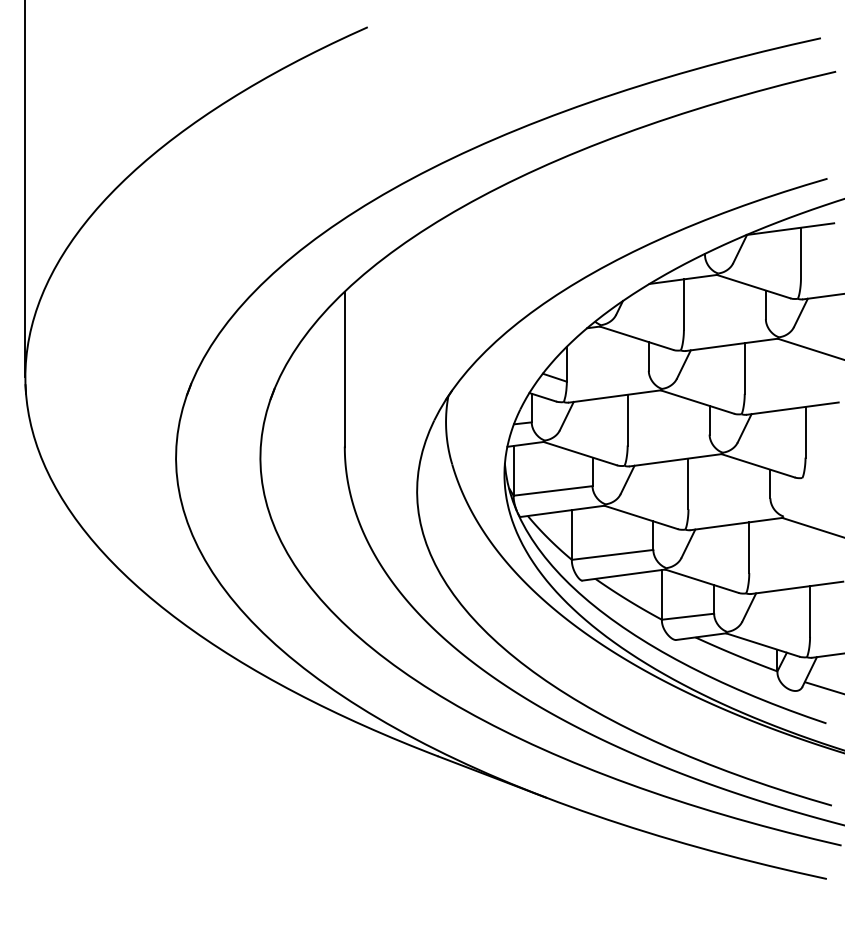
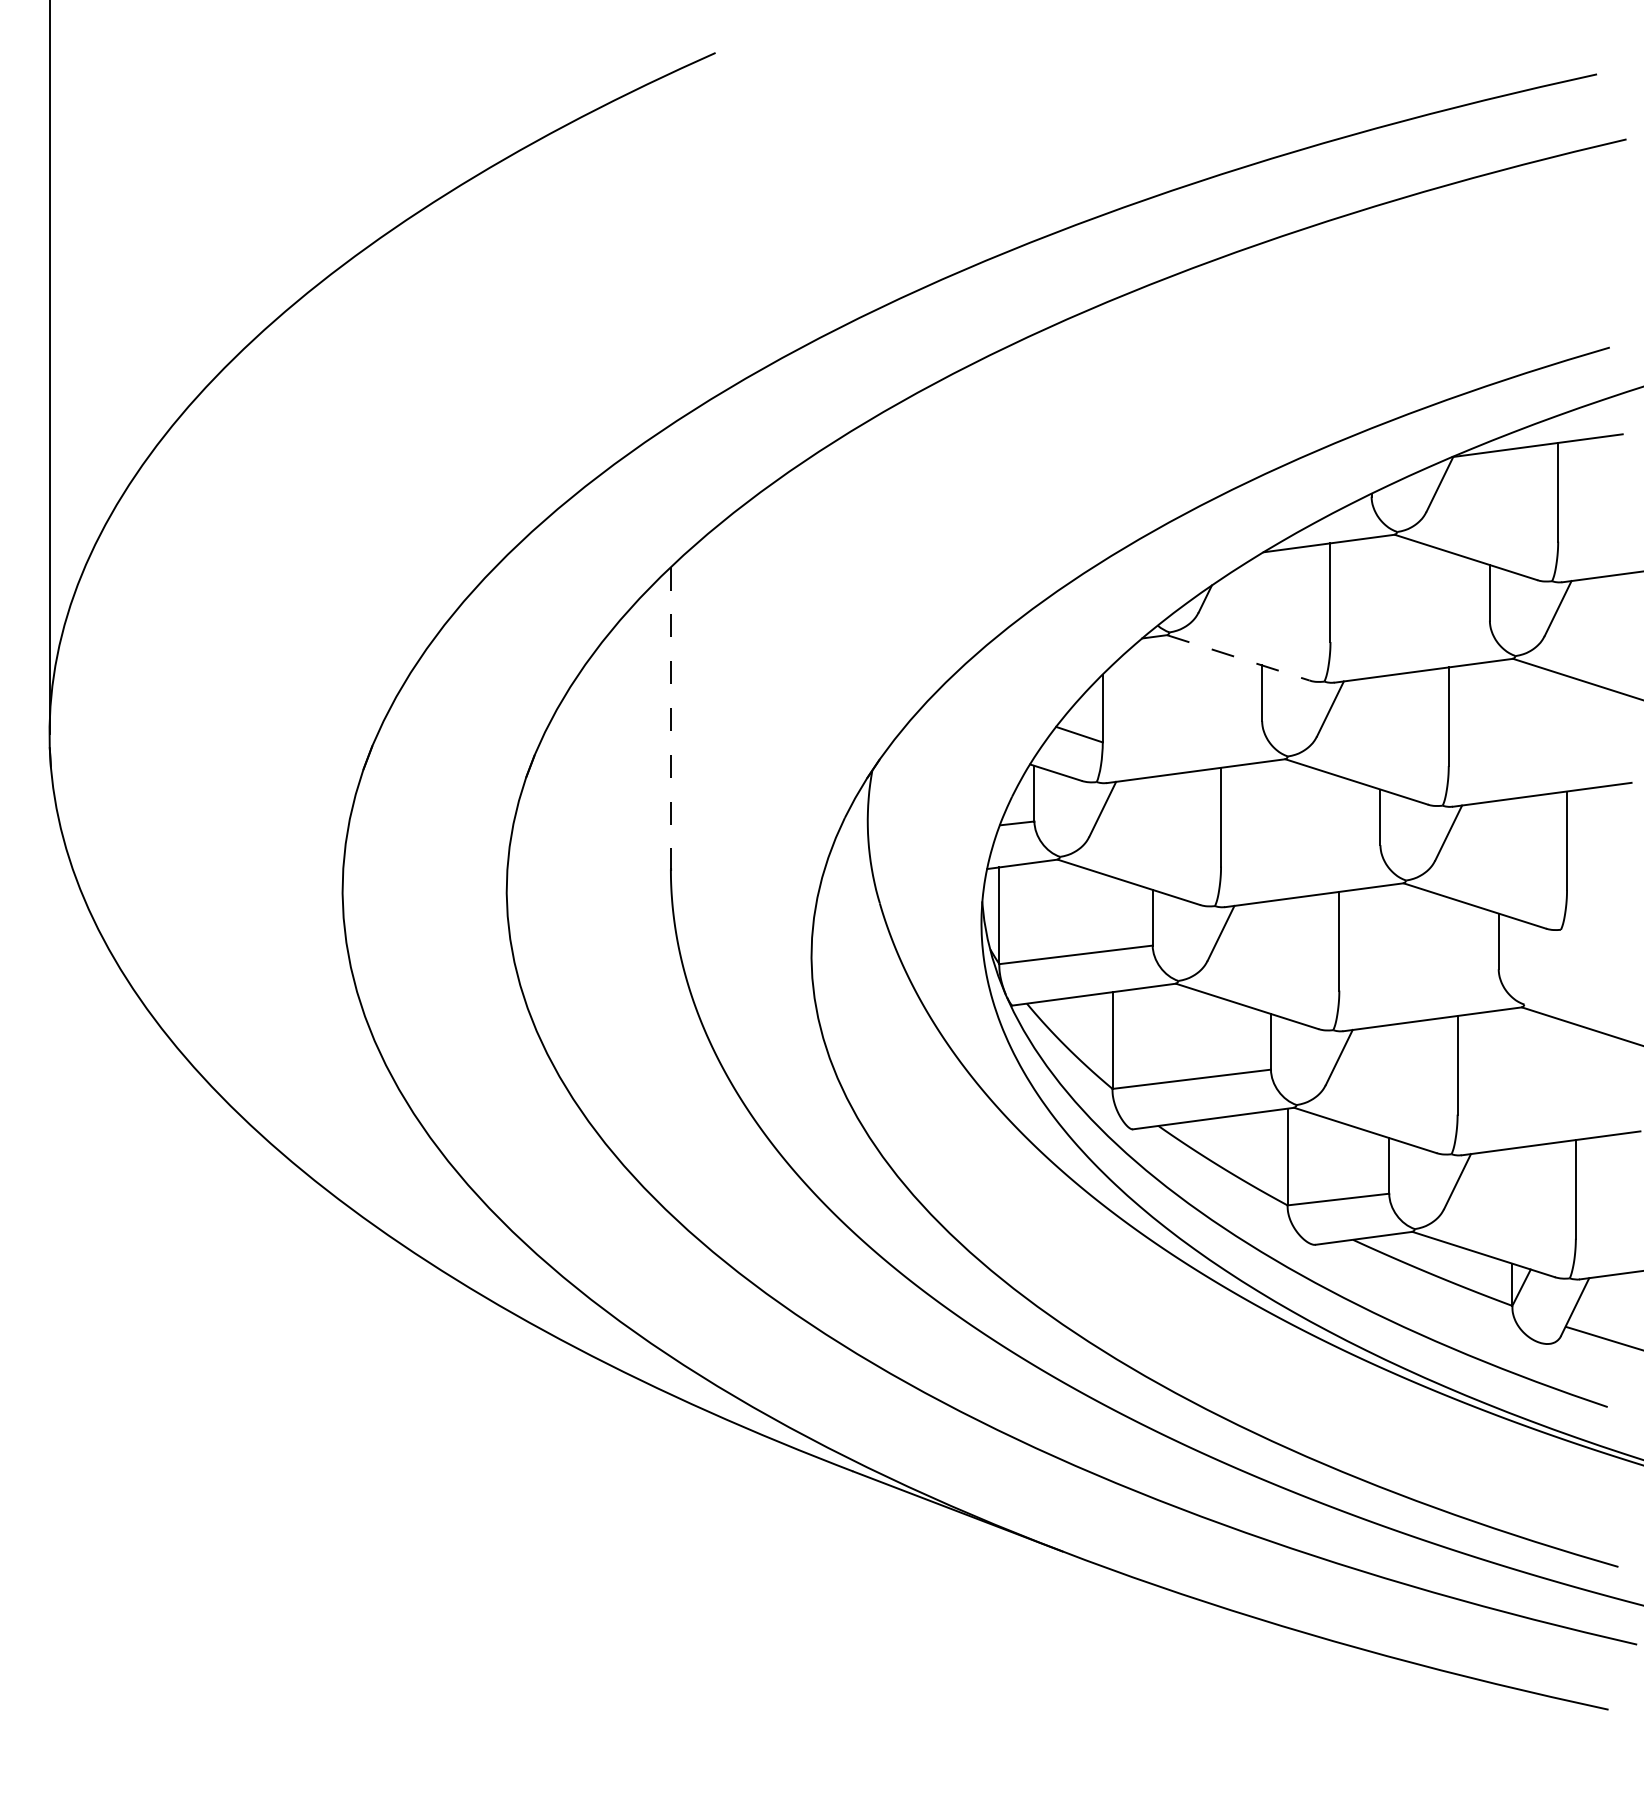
line: (637, 338) -> (1240, 658), solid -> dashed
line: (344, 369) -> (670, 718), solid -> dashed

